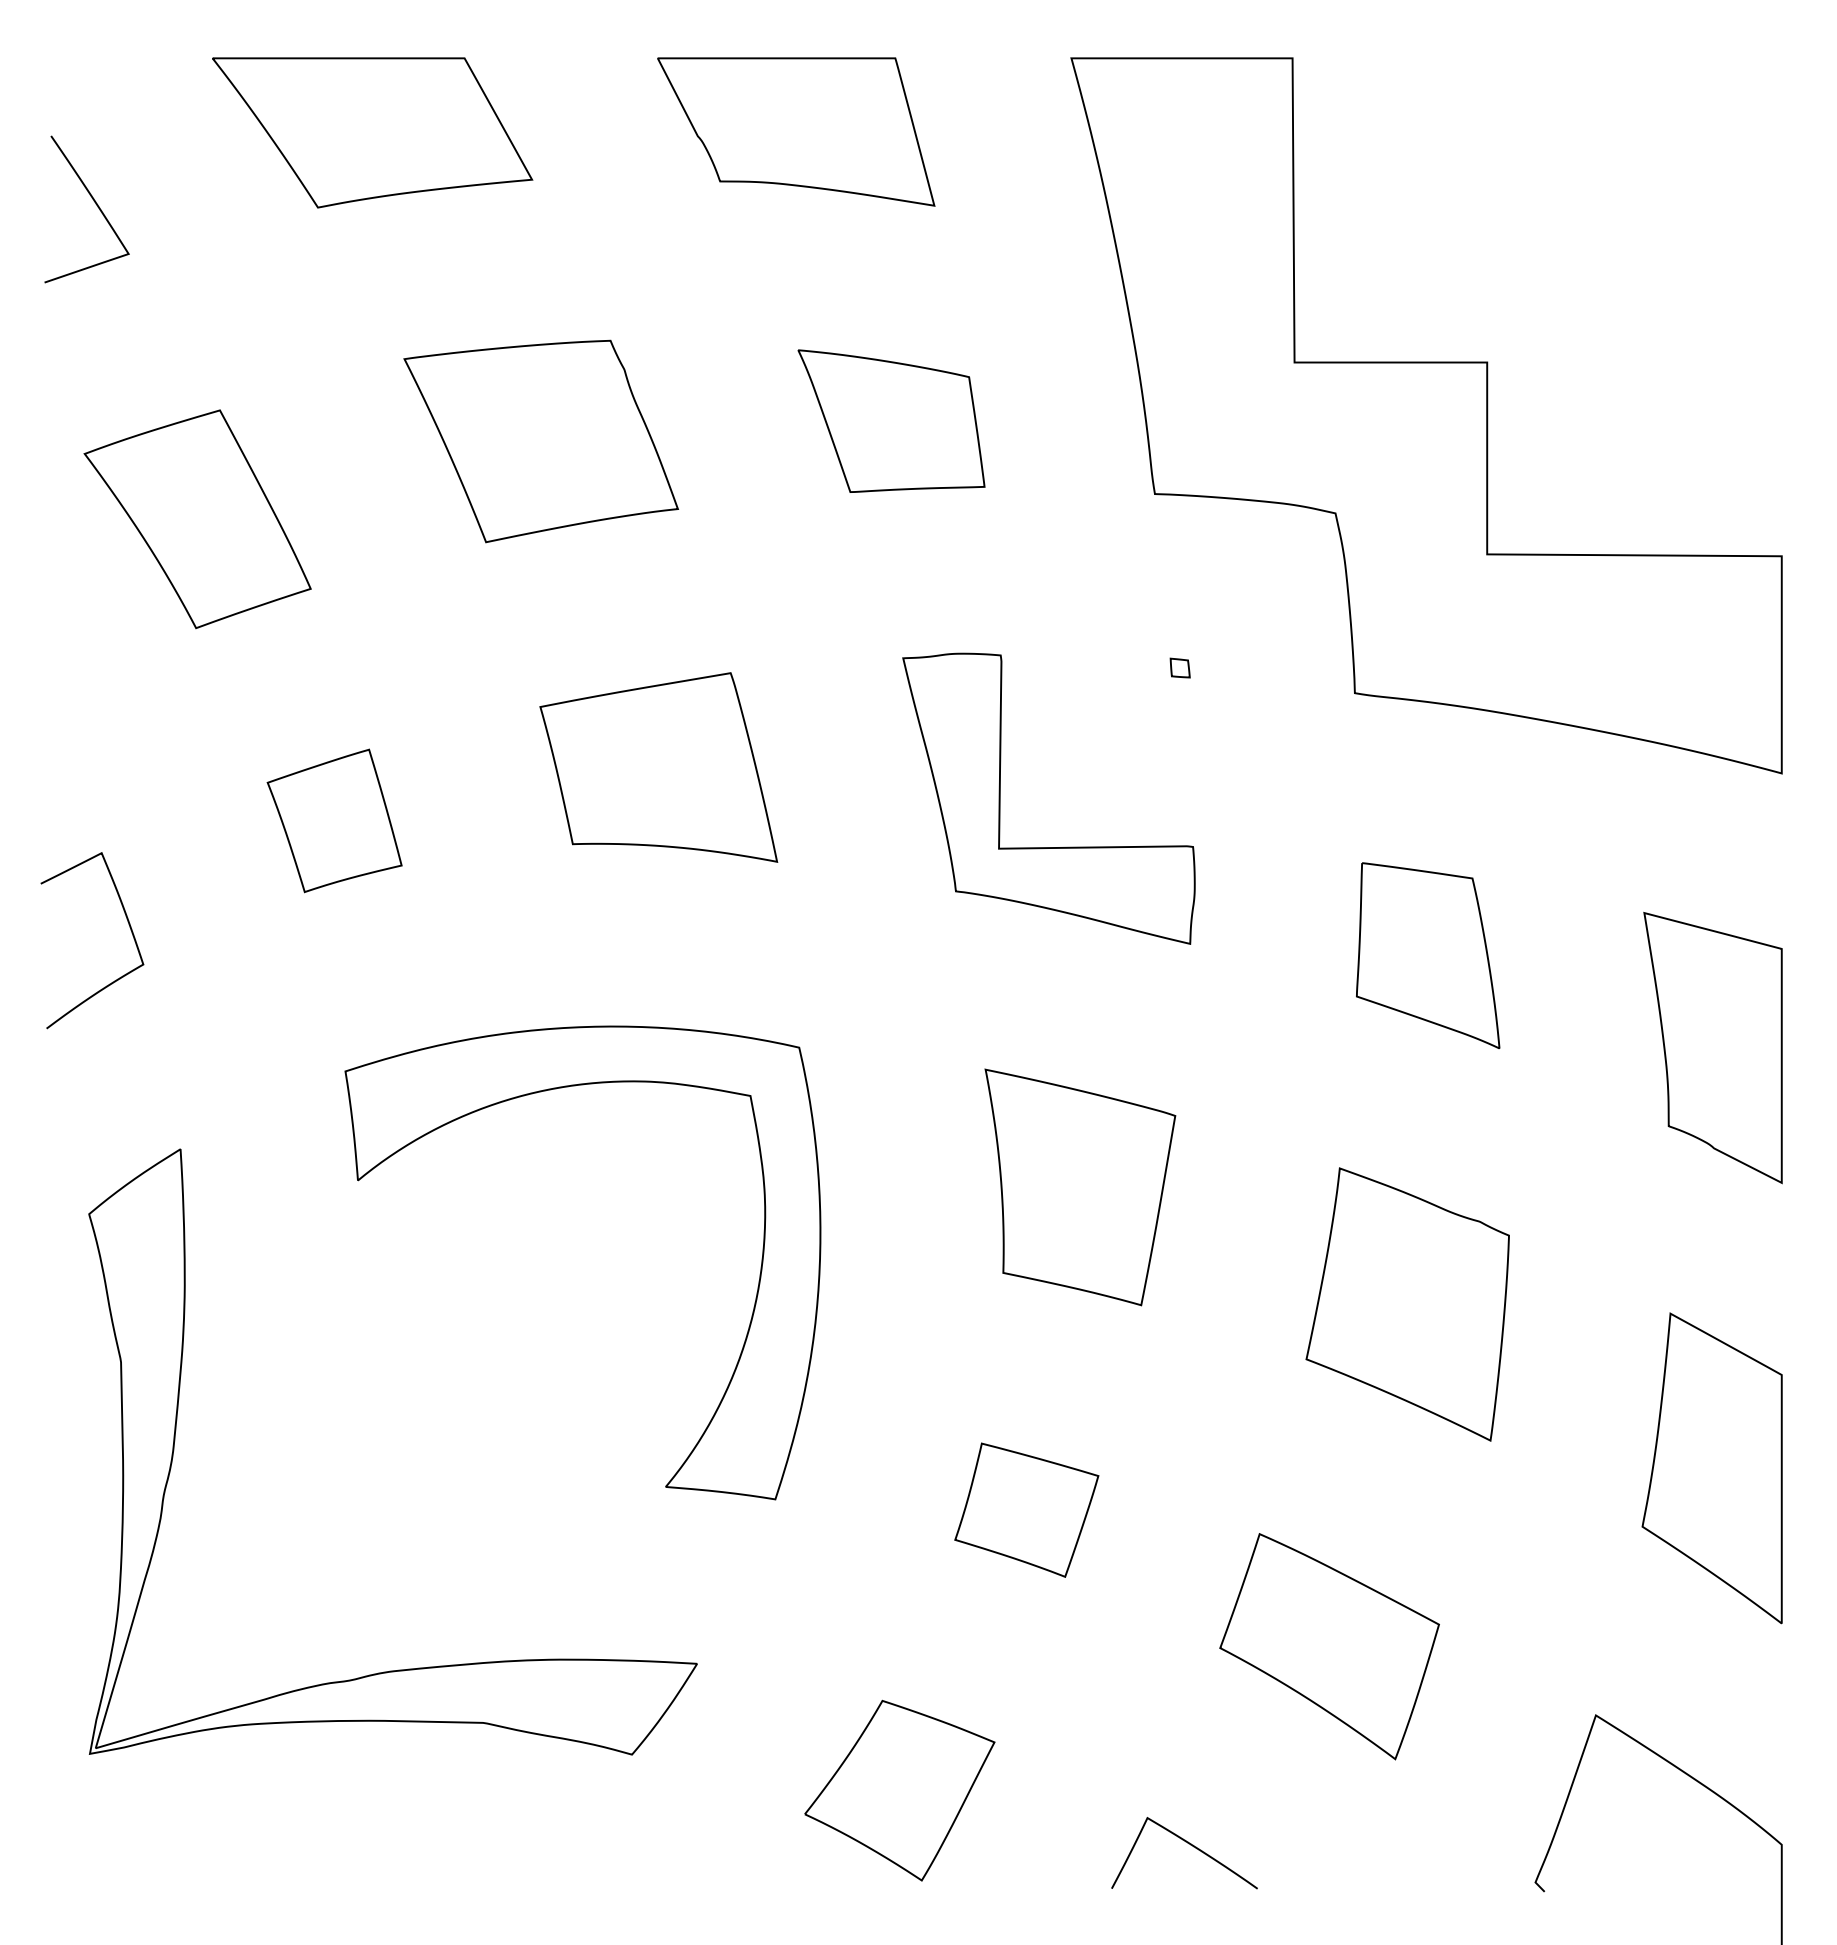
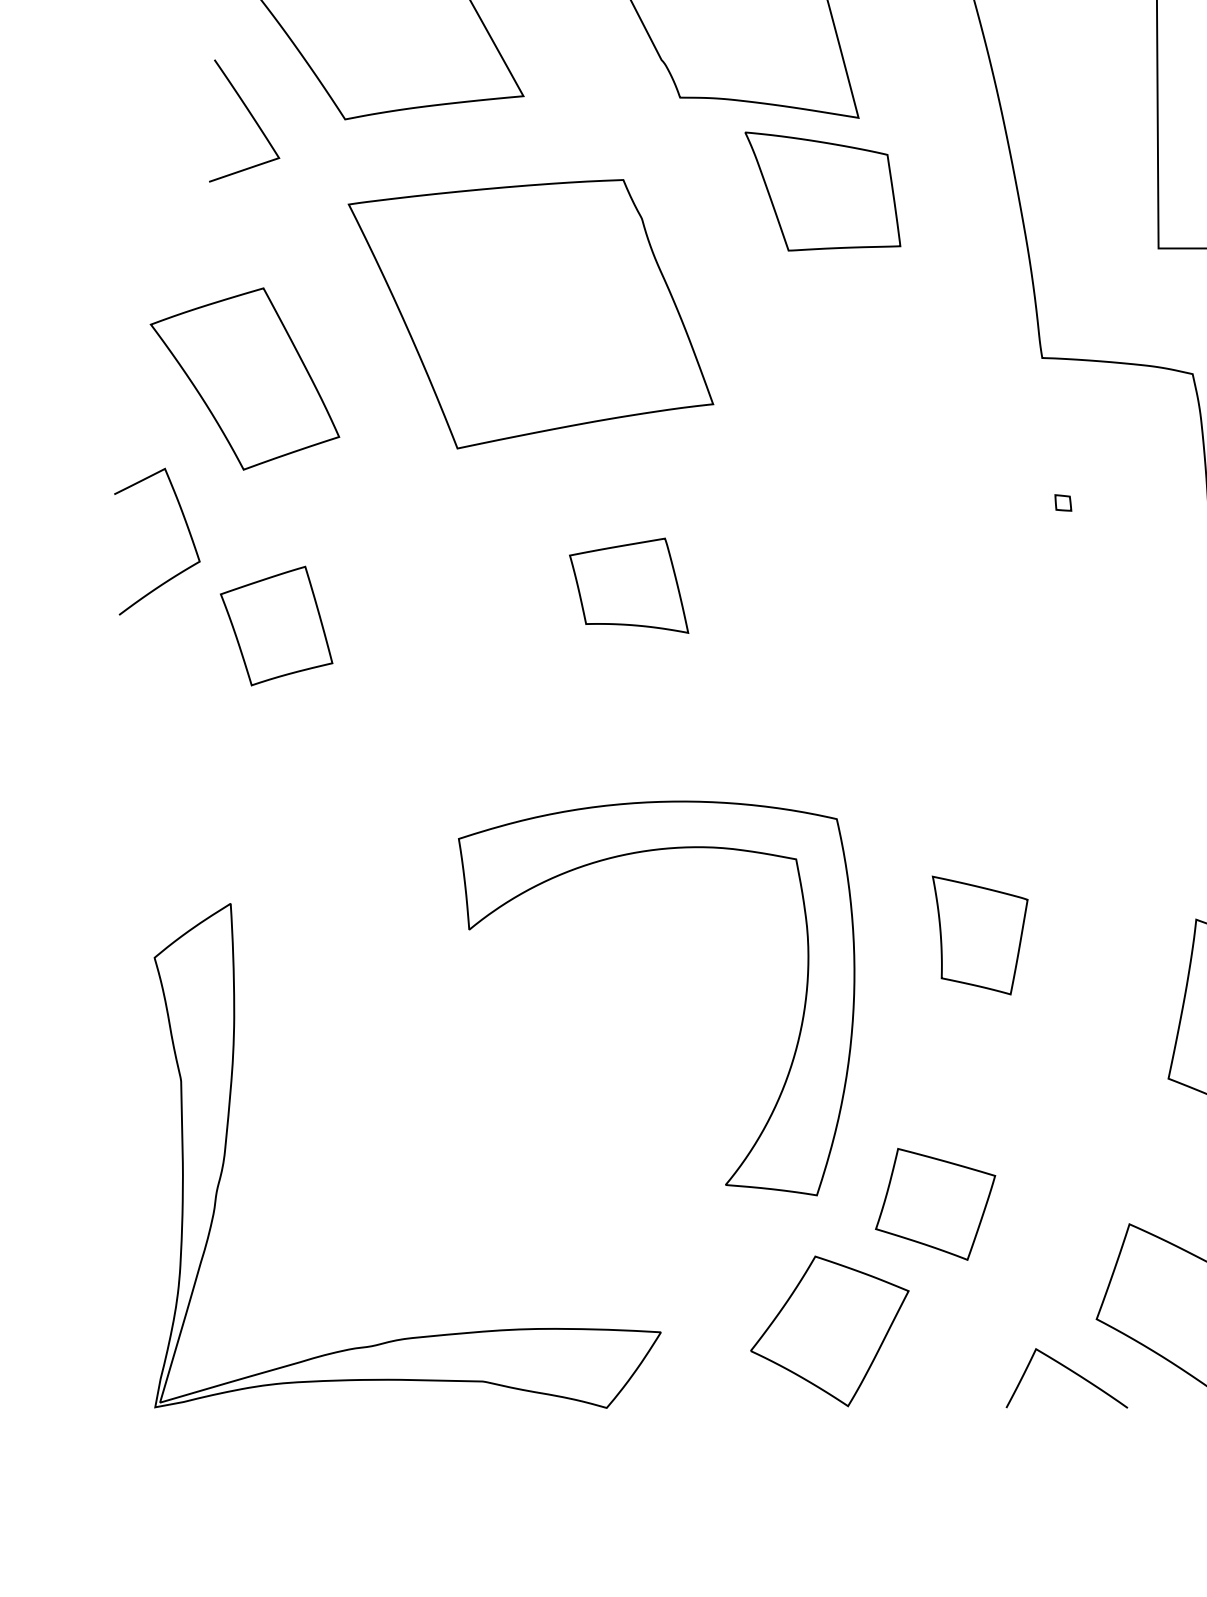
curve: (95, 204) -> (251, 116), moved
part: (891, 420) -> (822, 190), moved
part: (541, 441) -> (531, 314), size x1.6
part: (658, 767) -> (628, 585), size x0.6
part: (1000, 798) -> (913, 611), removed
part: (334, 820) -> (276, 625), moved
curve: (129, 927) -> (188, 530), moved
part: (546, 1091) -> (626, 855), moved
part: (1080, 1187) -> (980, 935), size x0.6
part: (899, 1790) -> (829, 1331), moved
curve: (1190, 1845) -> (1071, 1372), moved

